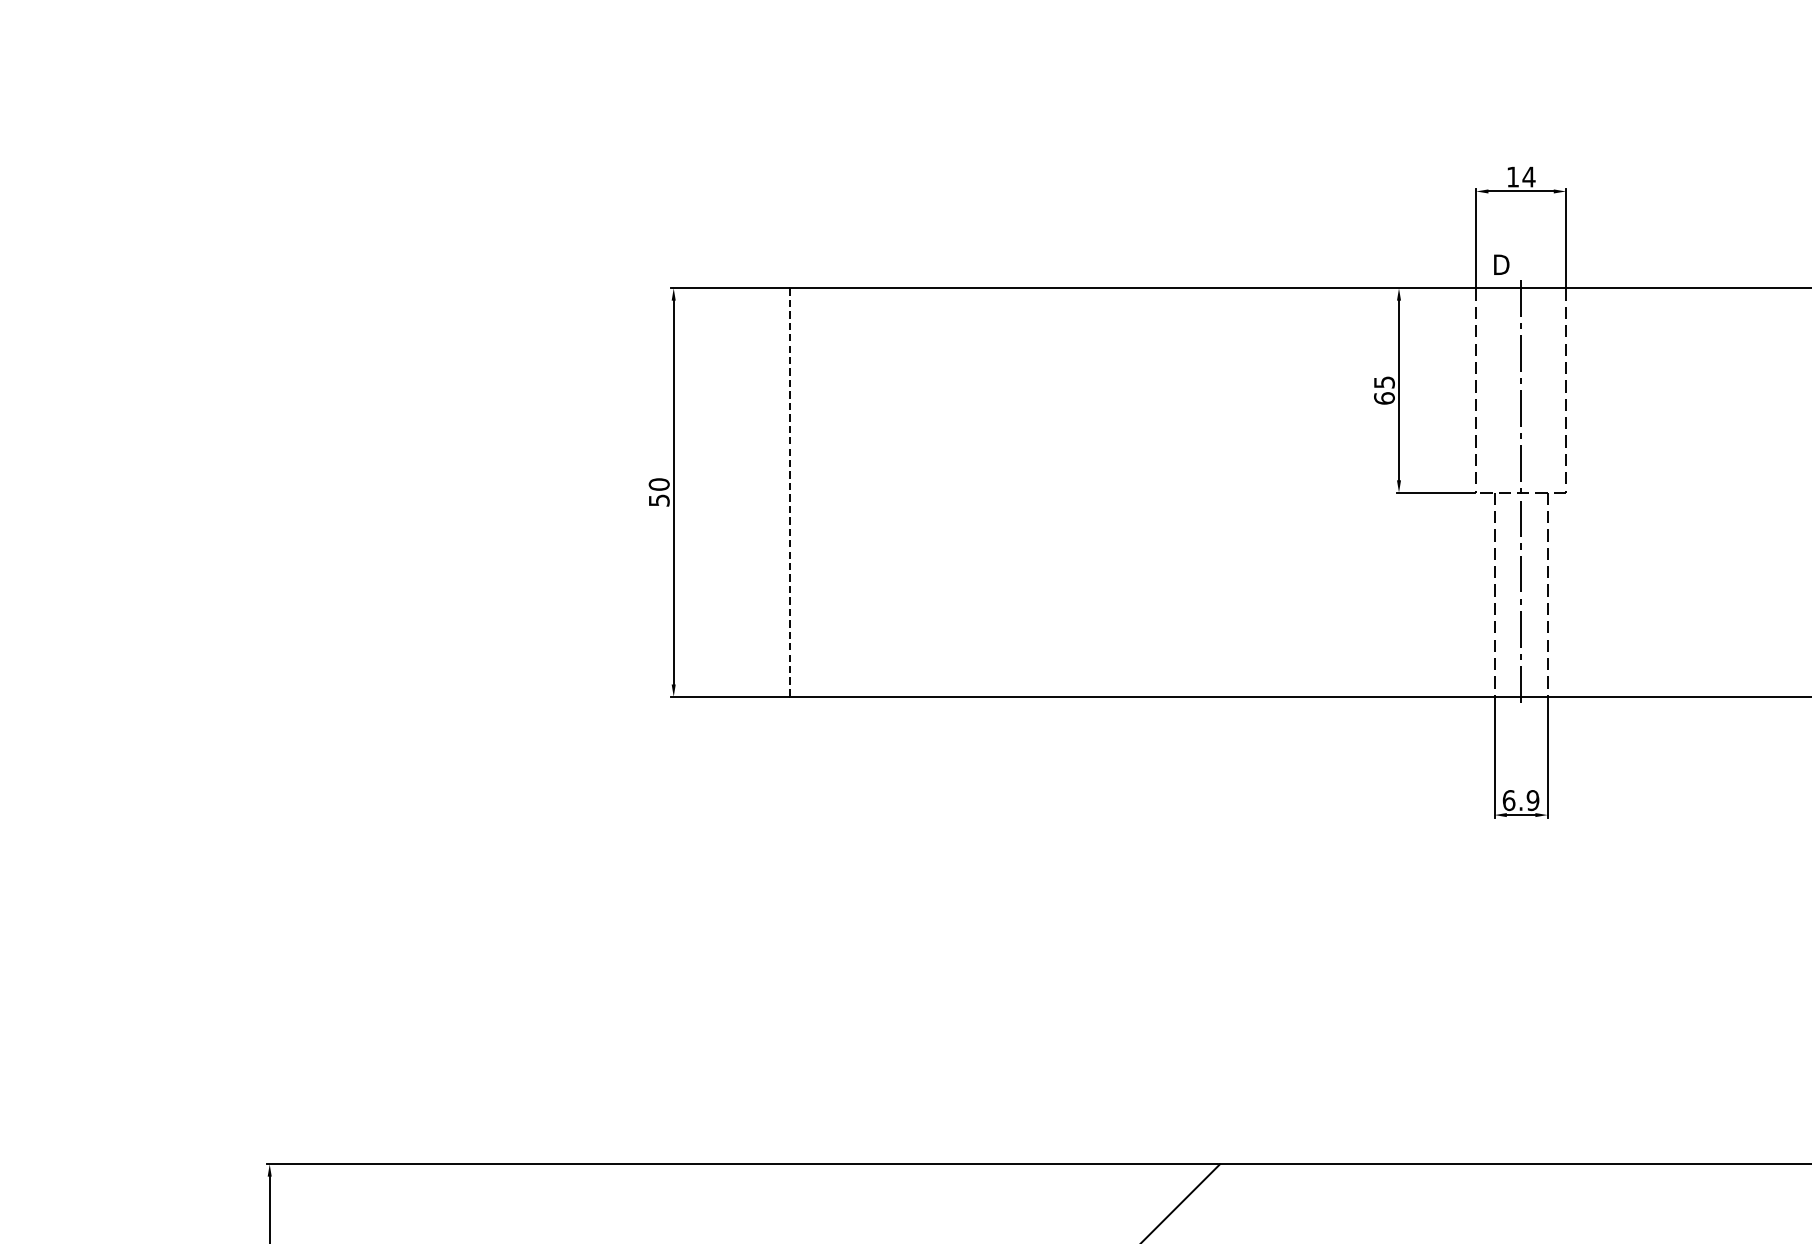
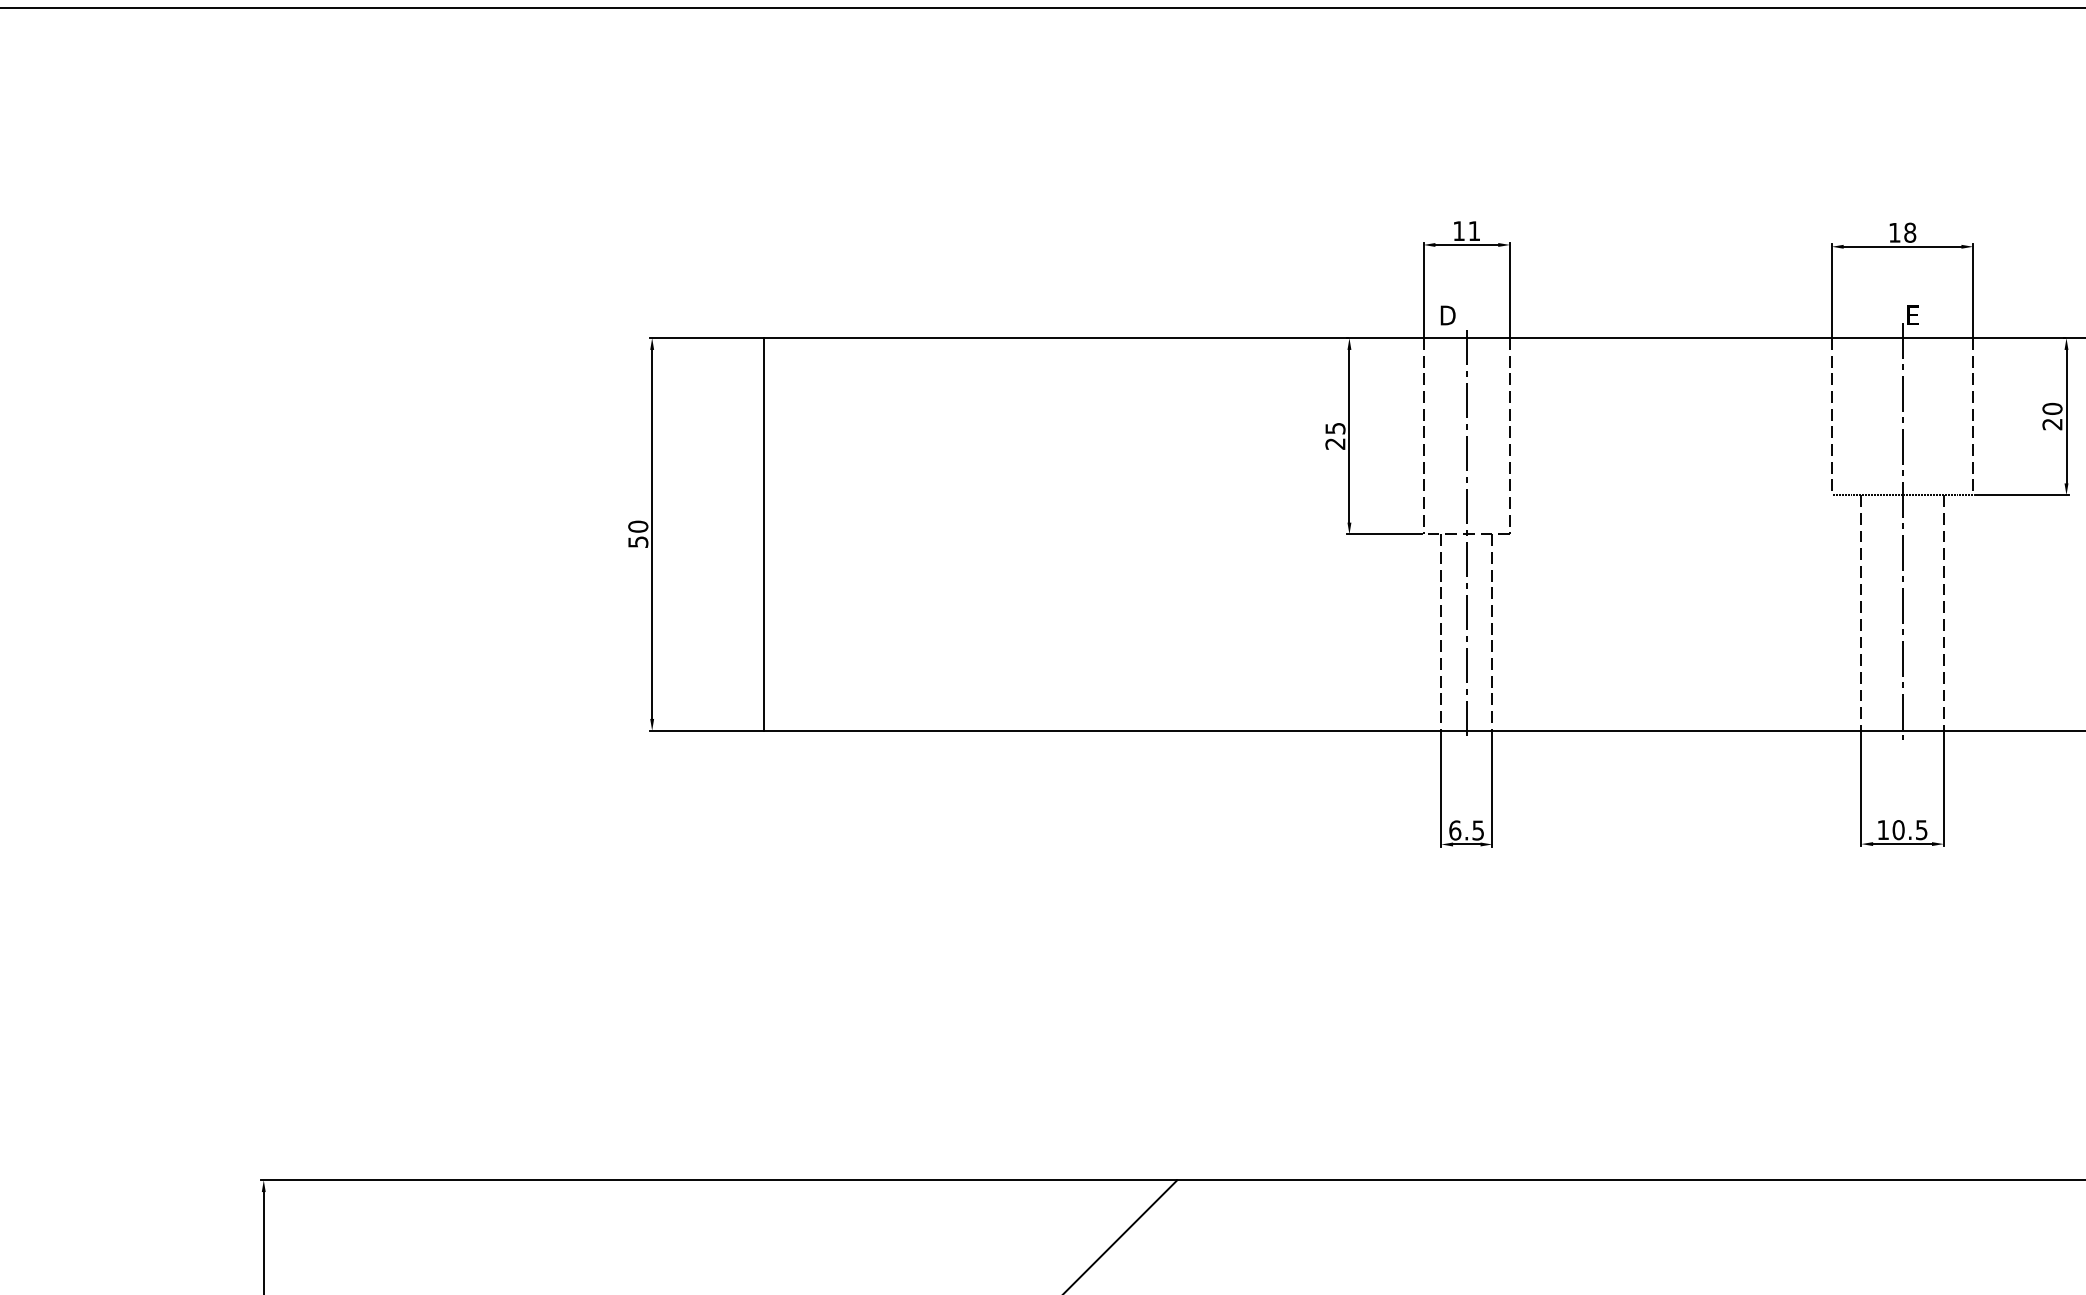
text: (1529, 176) -> (1474, 230), 14 -> 11
text: (1384, 397) -> (1335, 443), 65 -> 25
line: (790, 492) -> (764, 534), dashed -> solid
text: (1533, 800) -> (1478, 830), 6.9 -> 6.5

